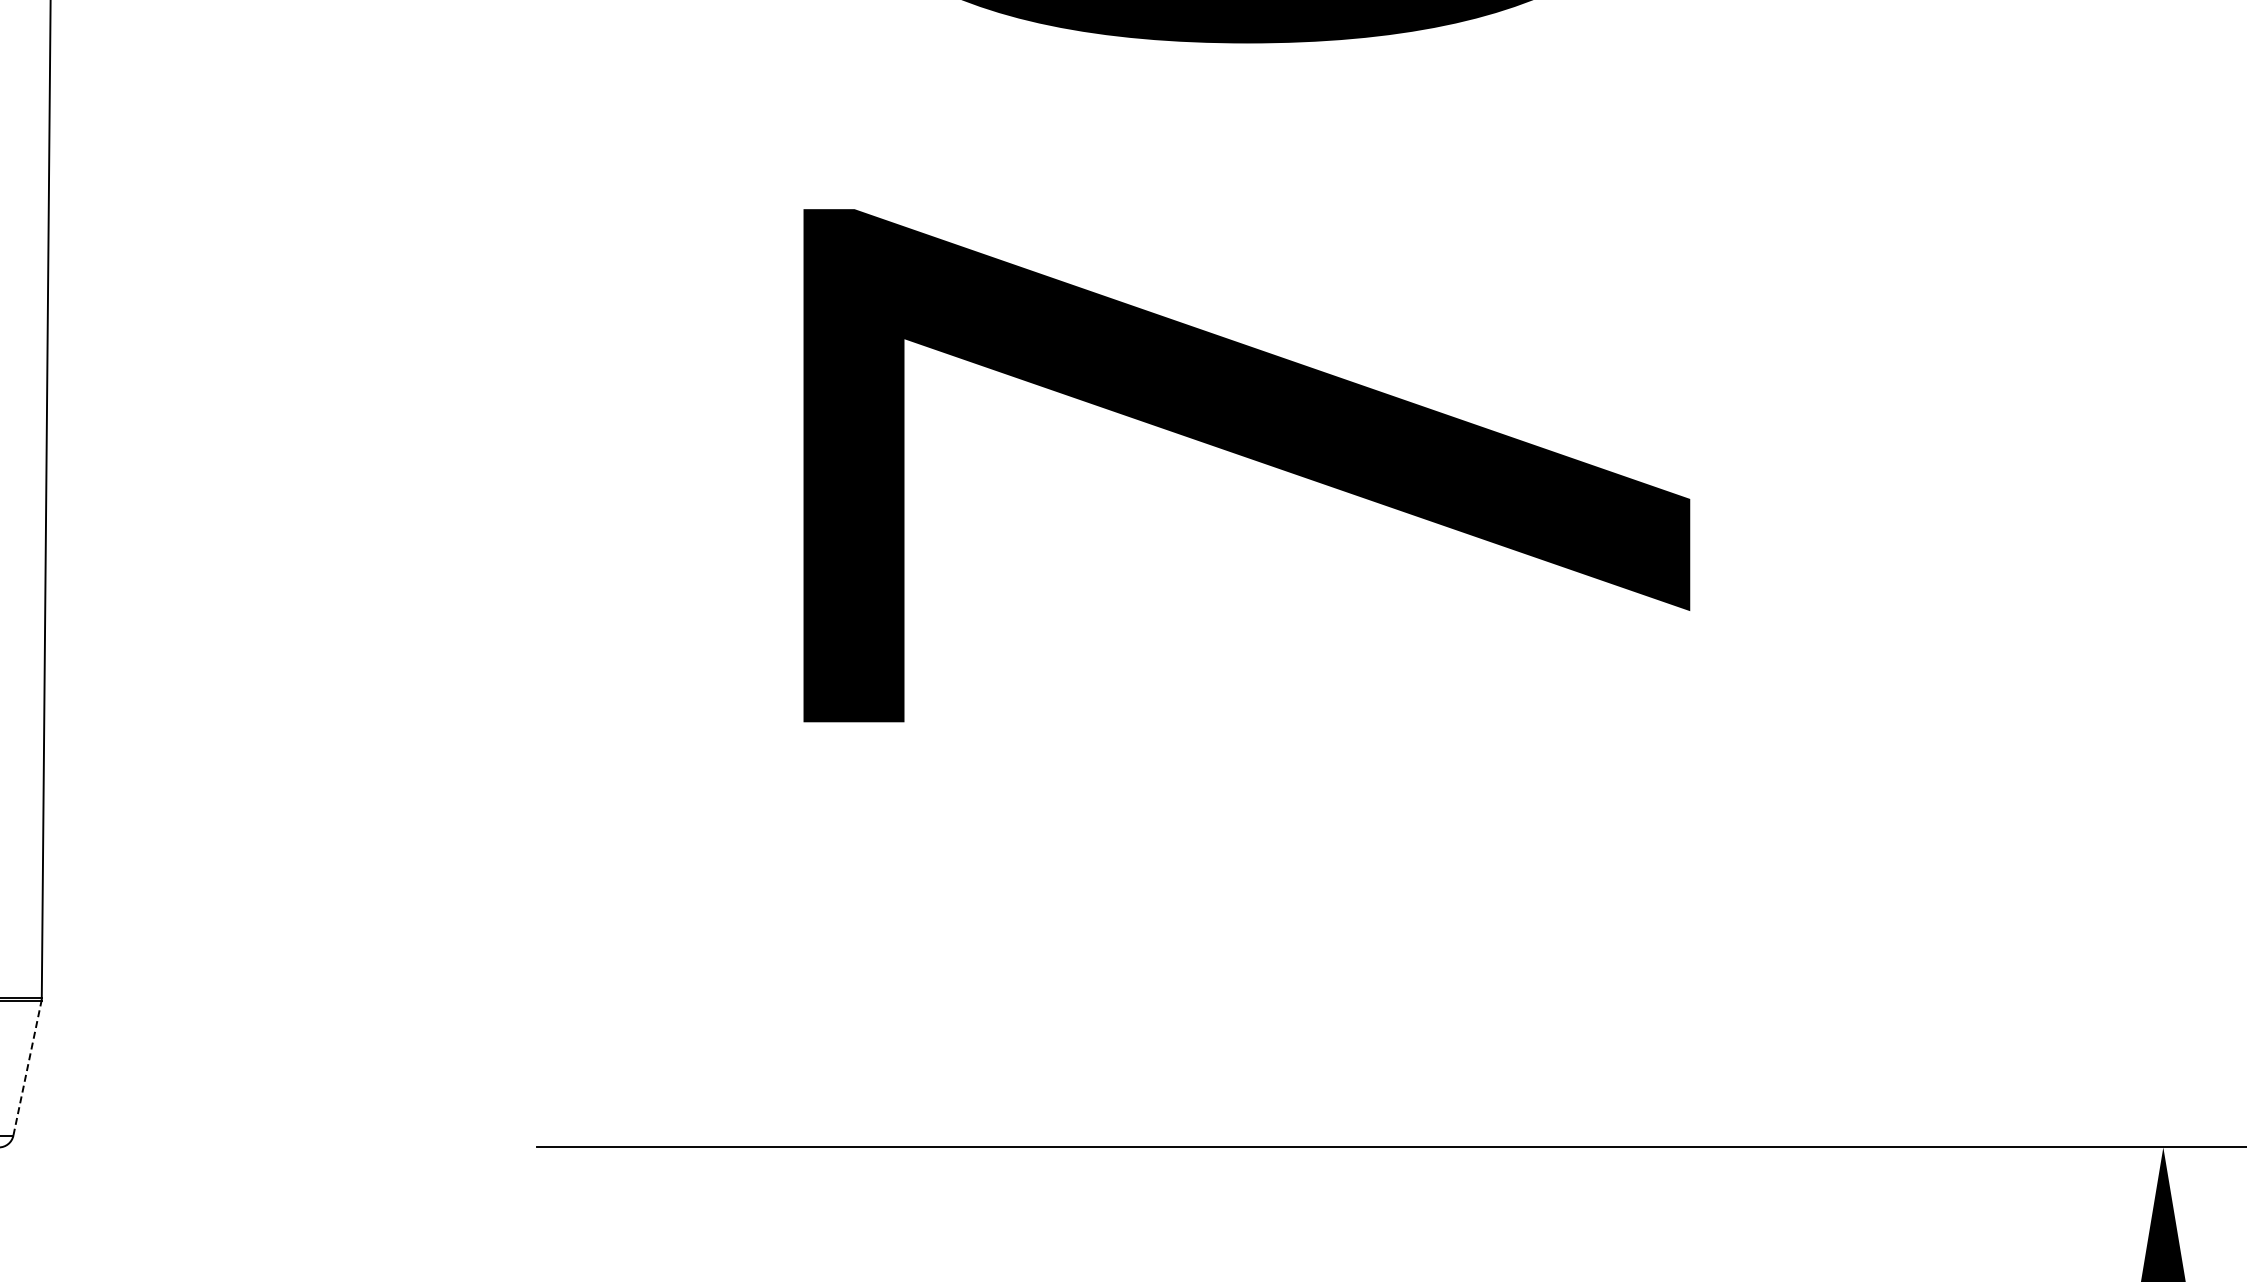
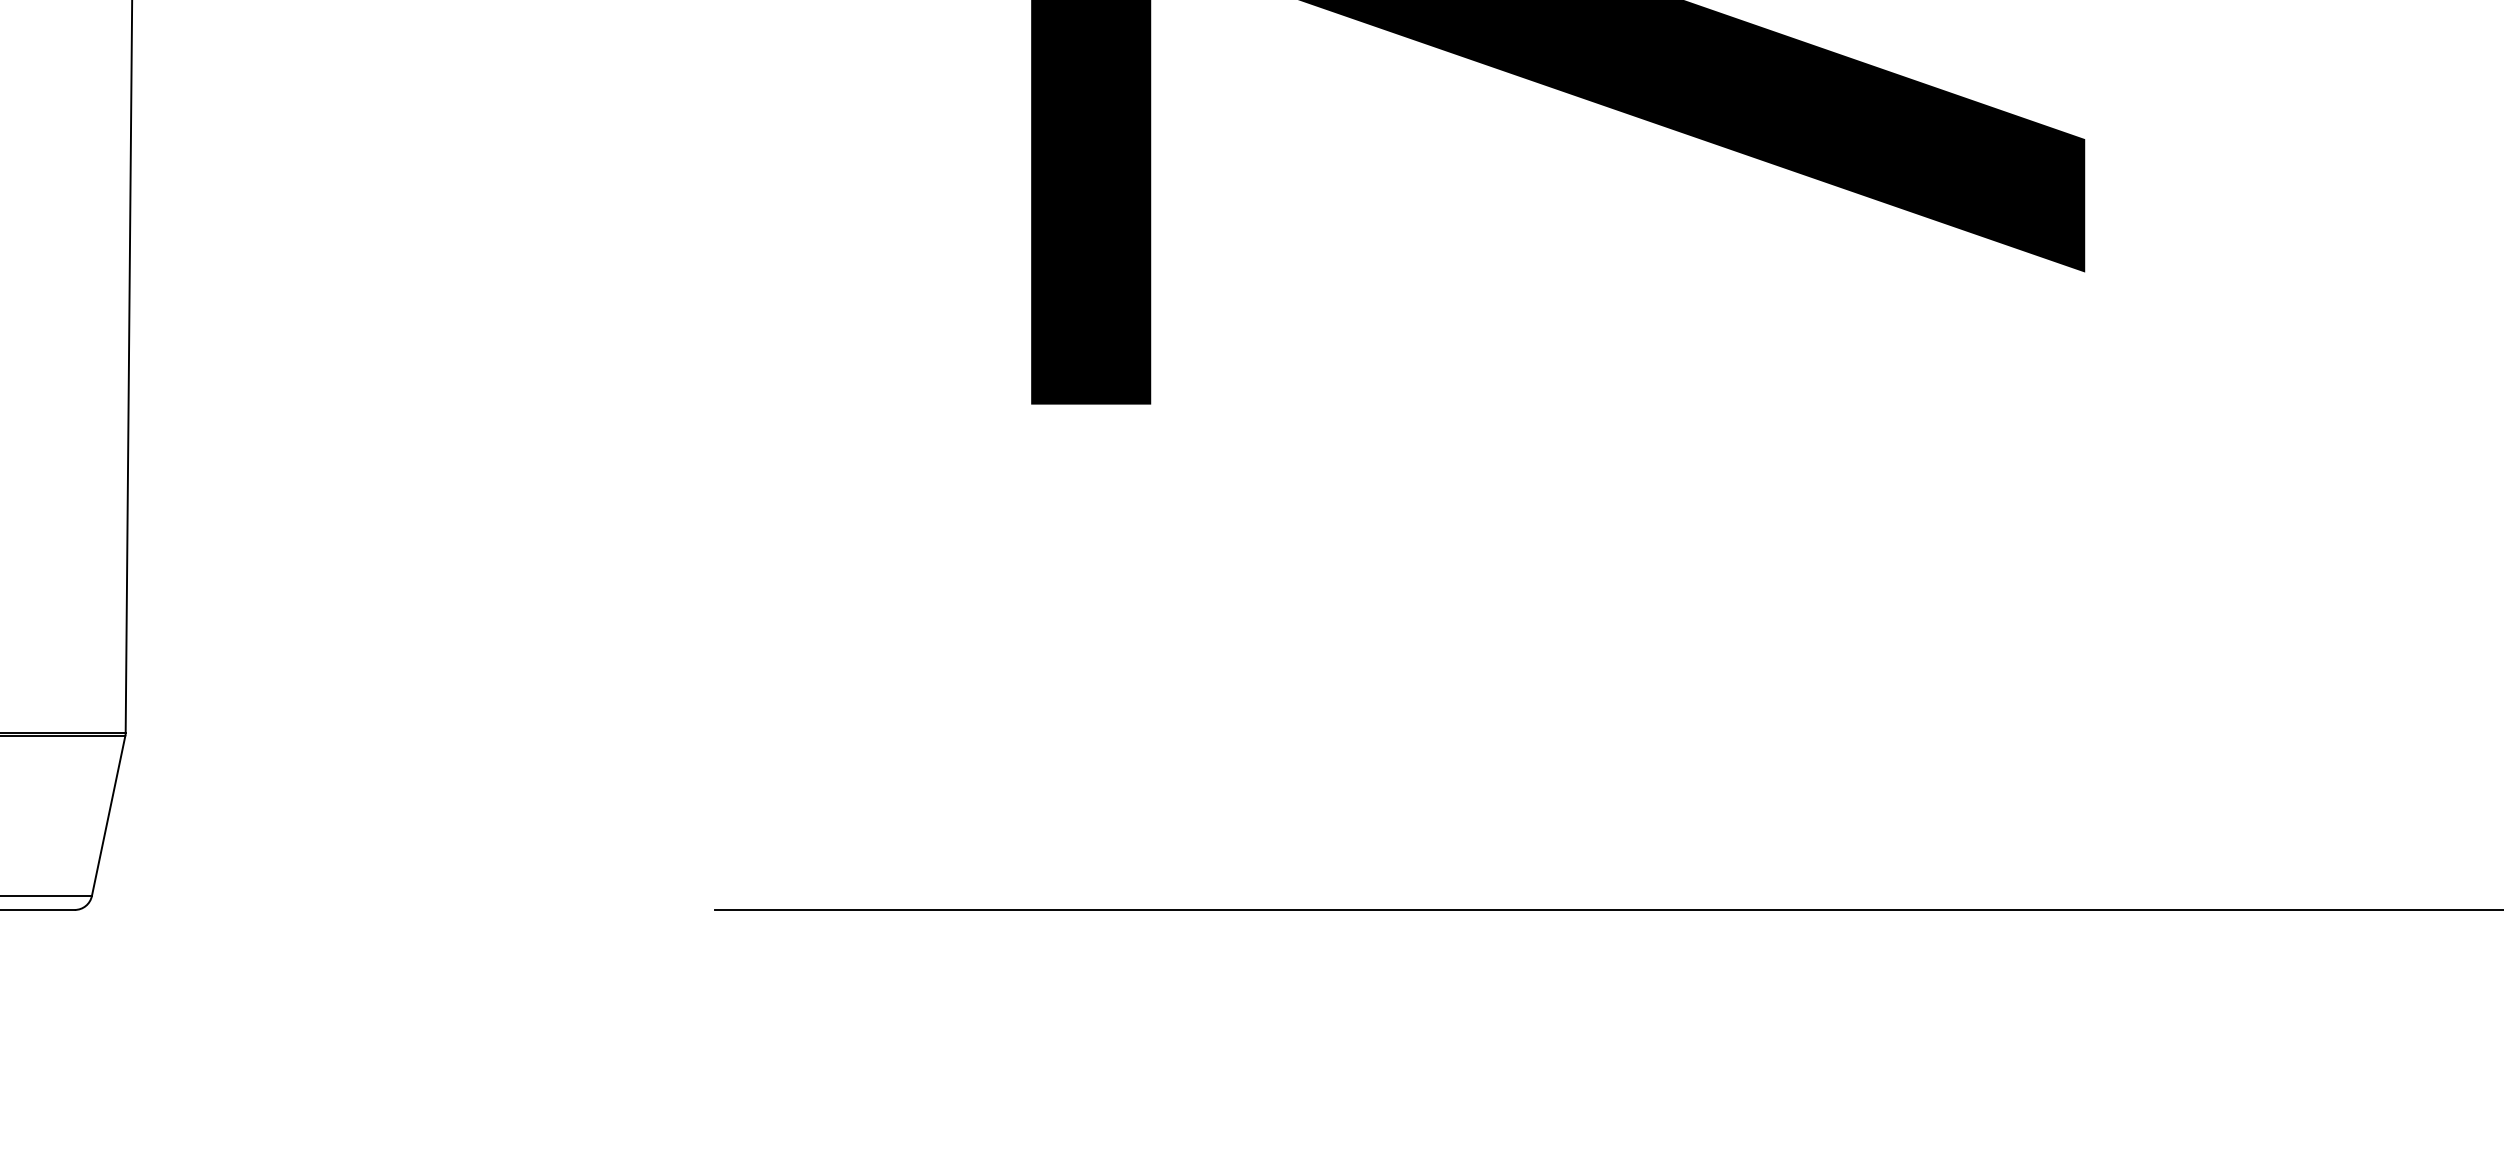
line: (27, 1068) -> (108, 816), dashed -> solid

